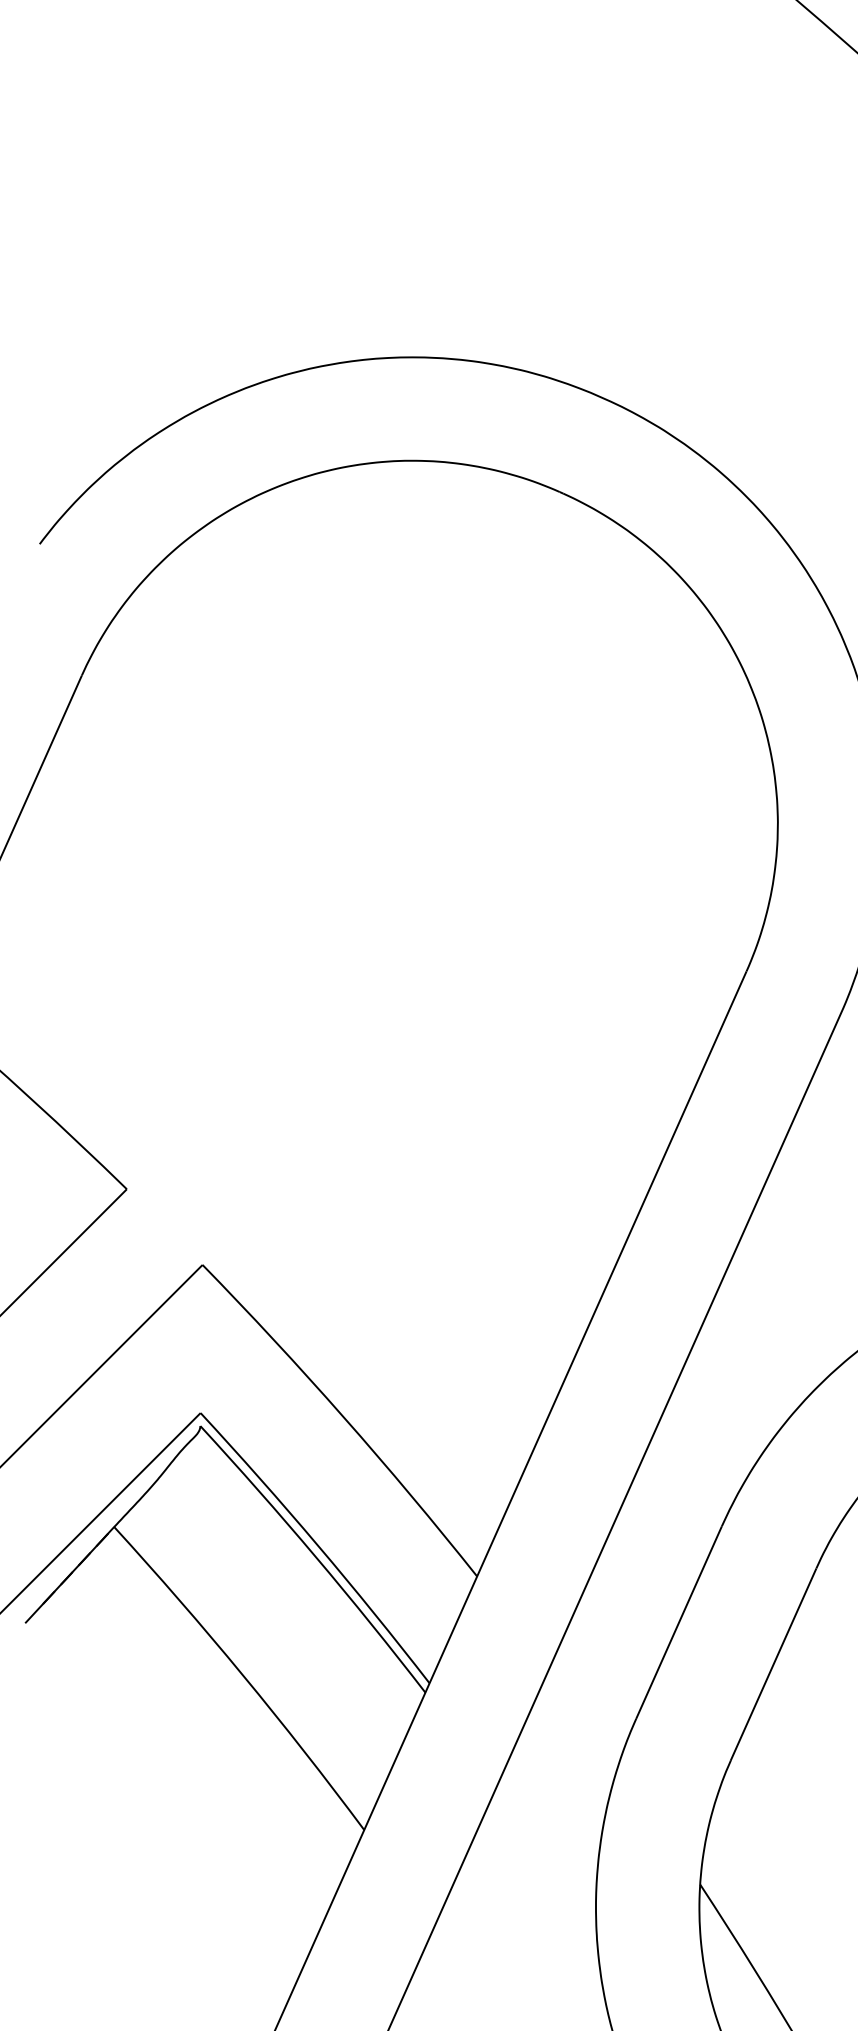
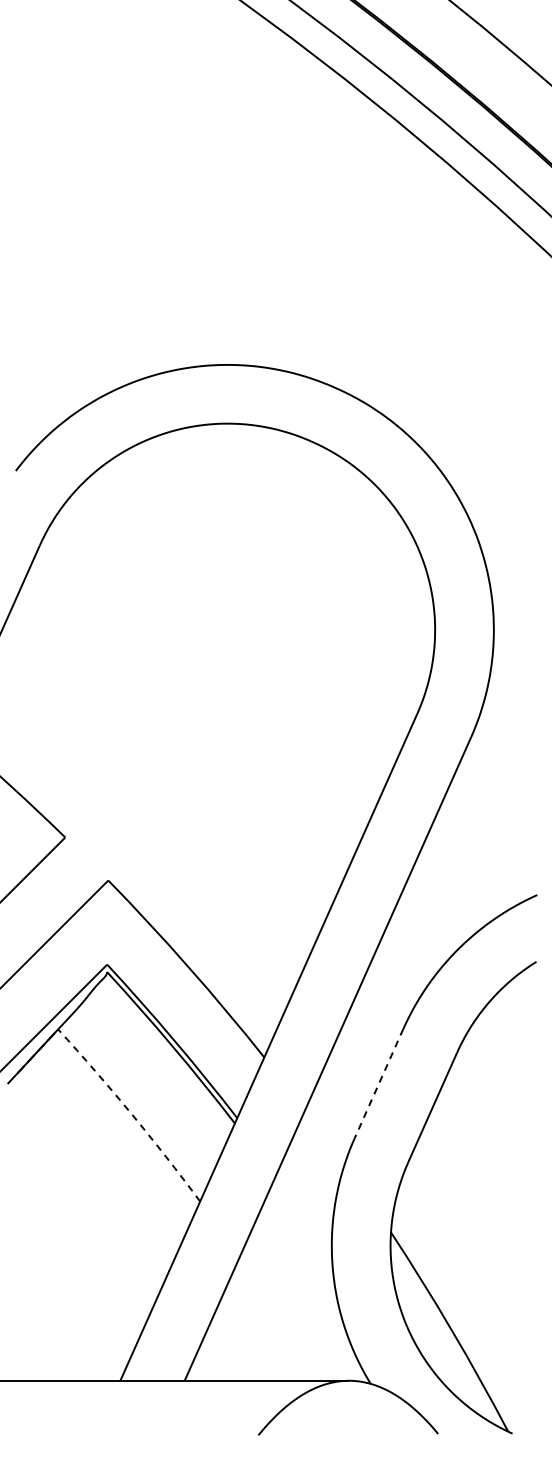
line: (679, 1622) -> (379, 1083), solid -> dashed
arc: (243, 1675) -> (131, 1113), solid -> dashed

